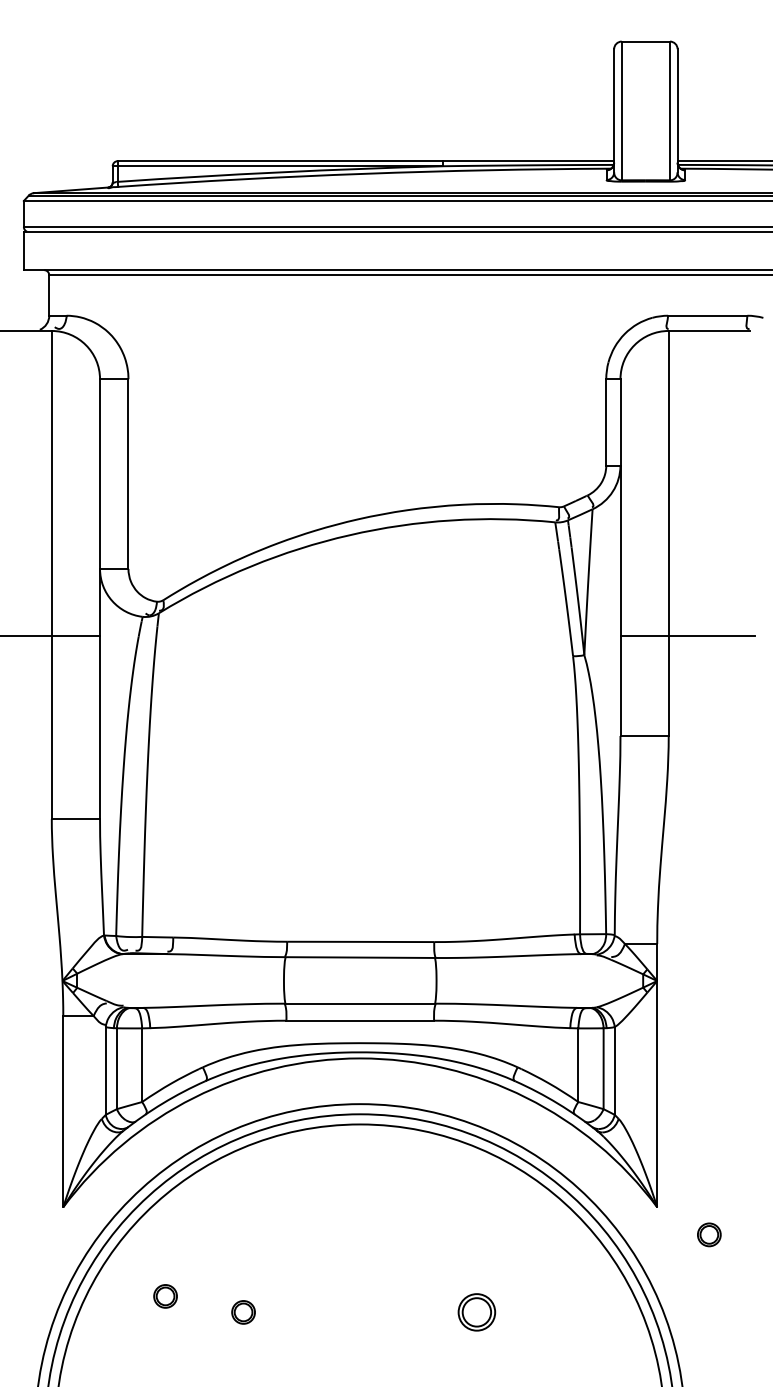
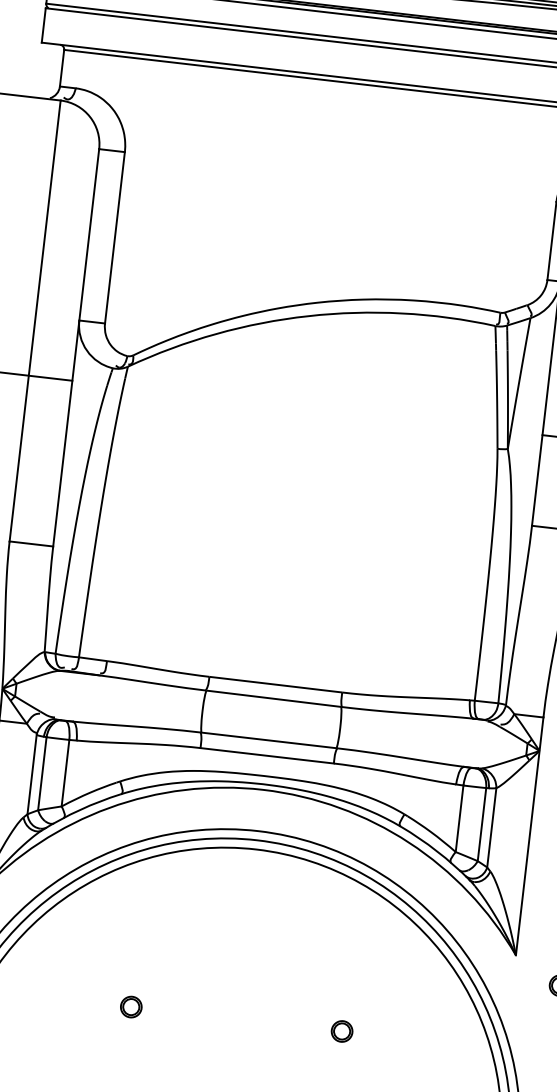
part: (165, 1296) -> (62, 984), removed
part: (476, 1312) -> (341, 1031), size x0.62

